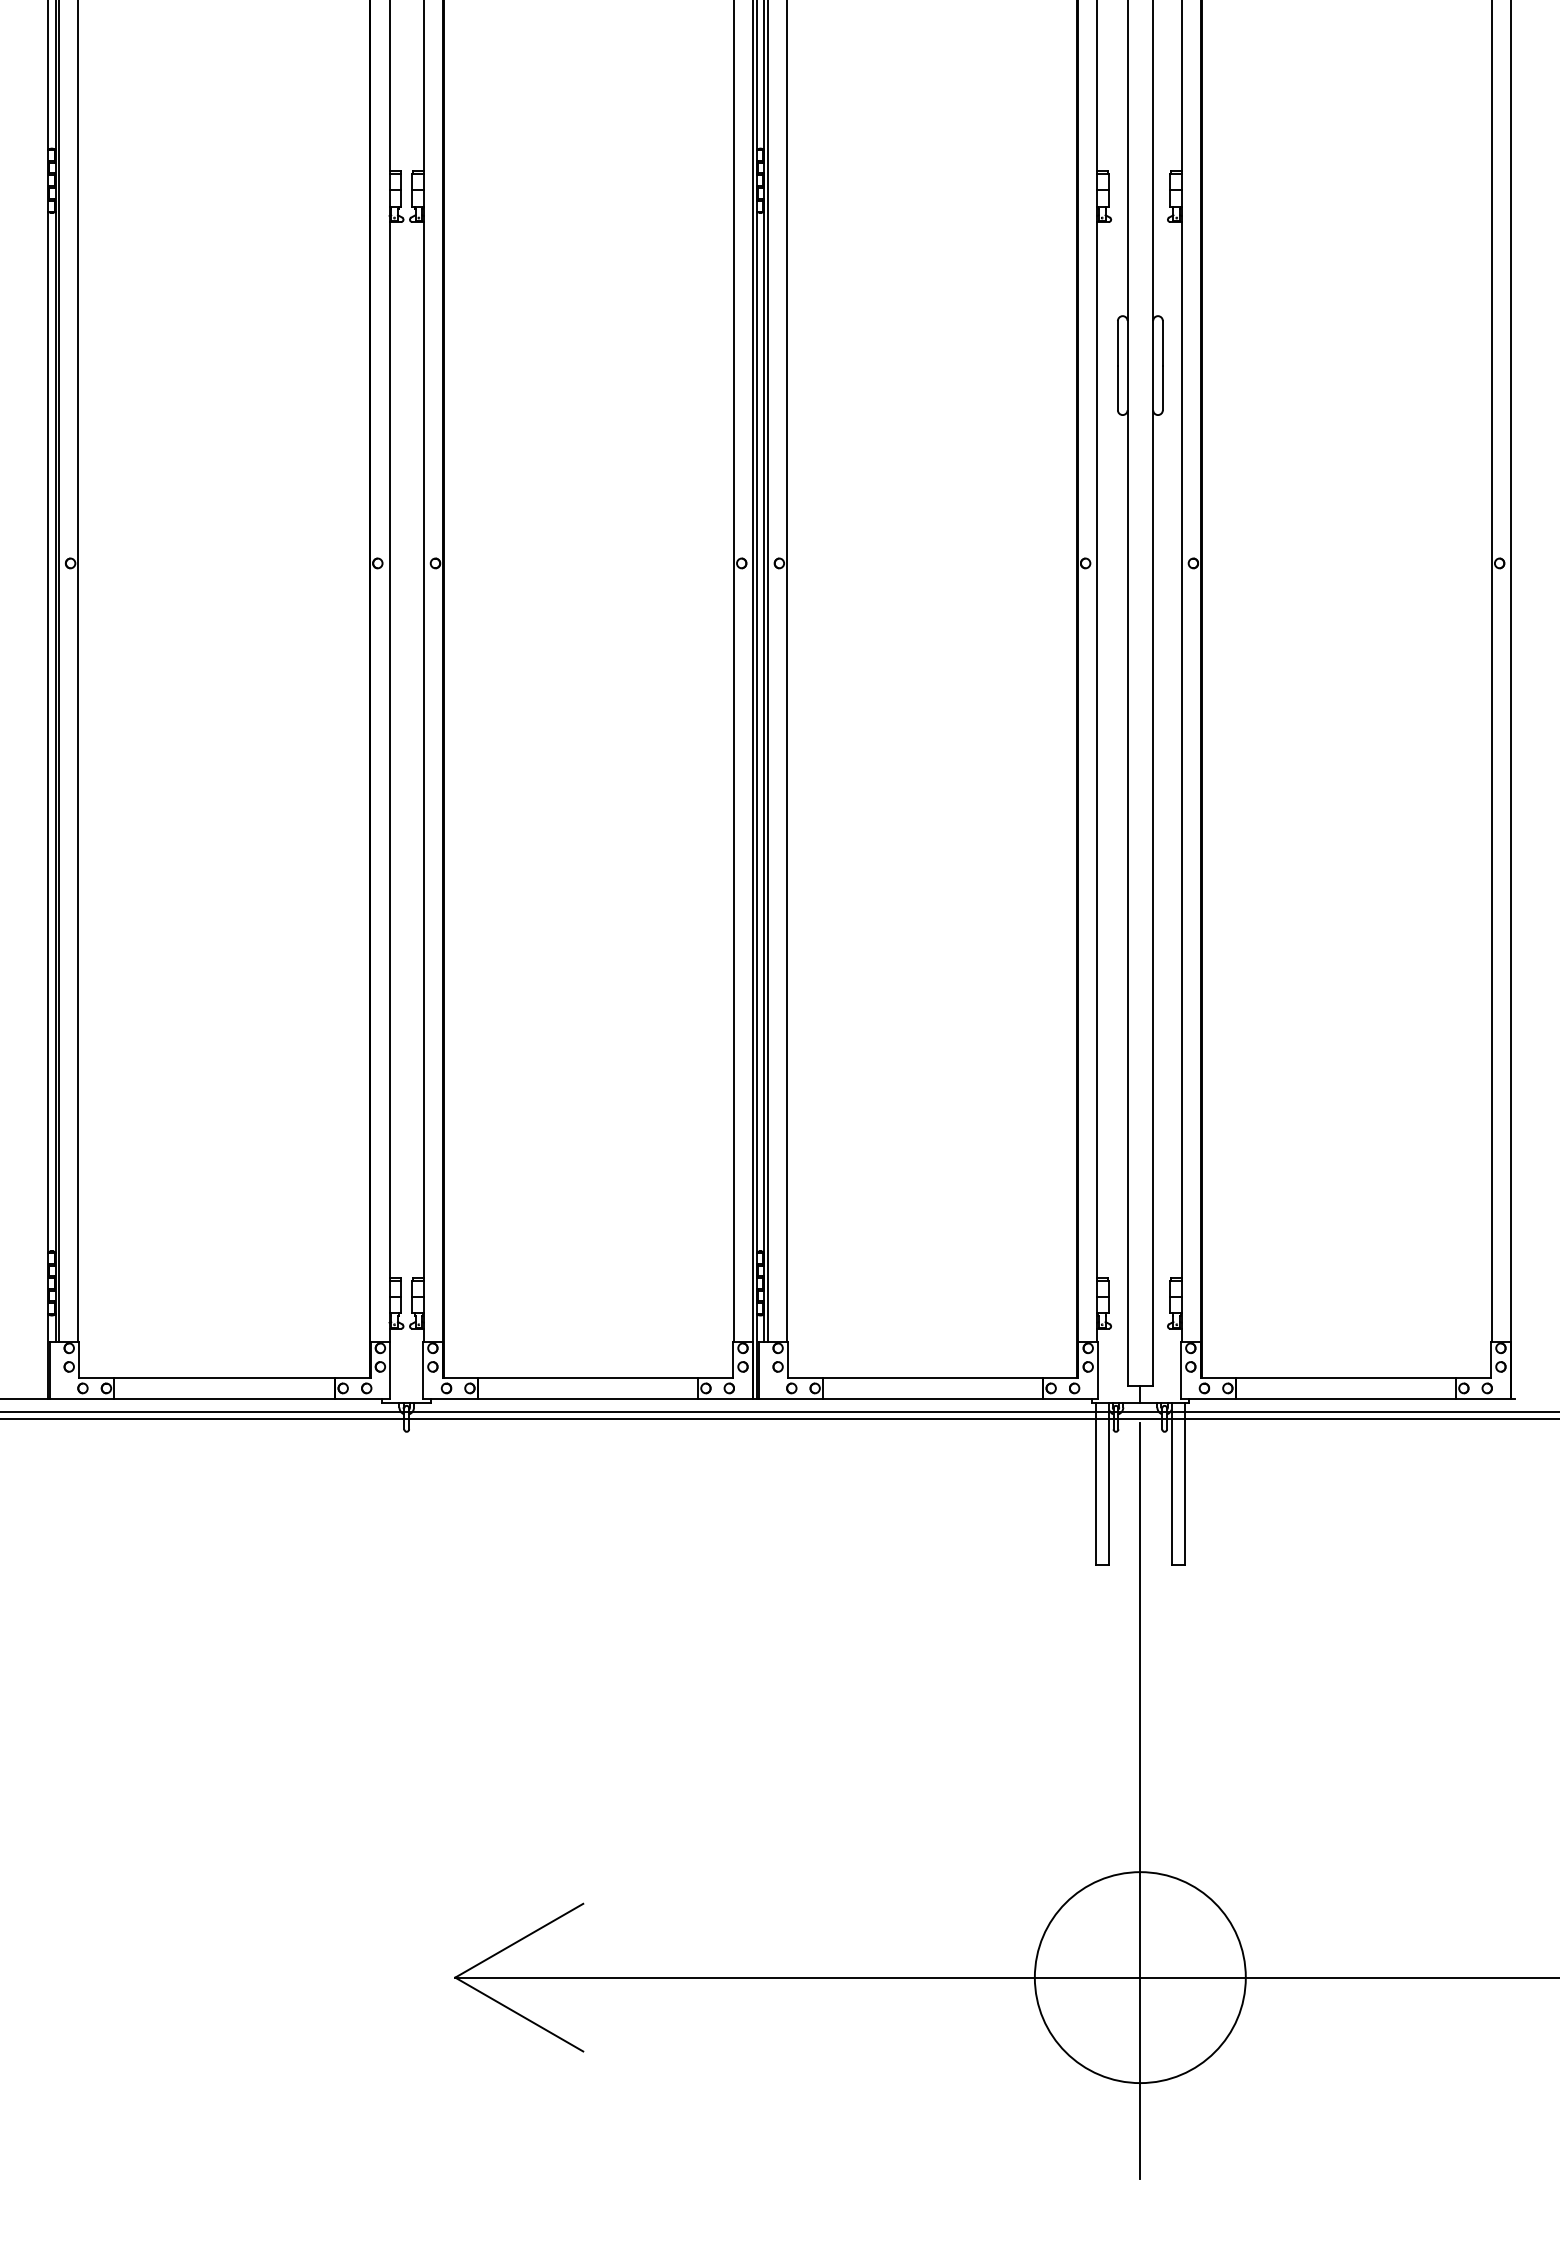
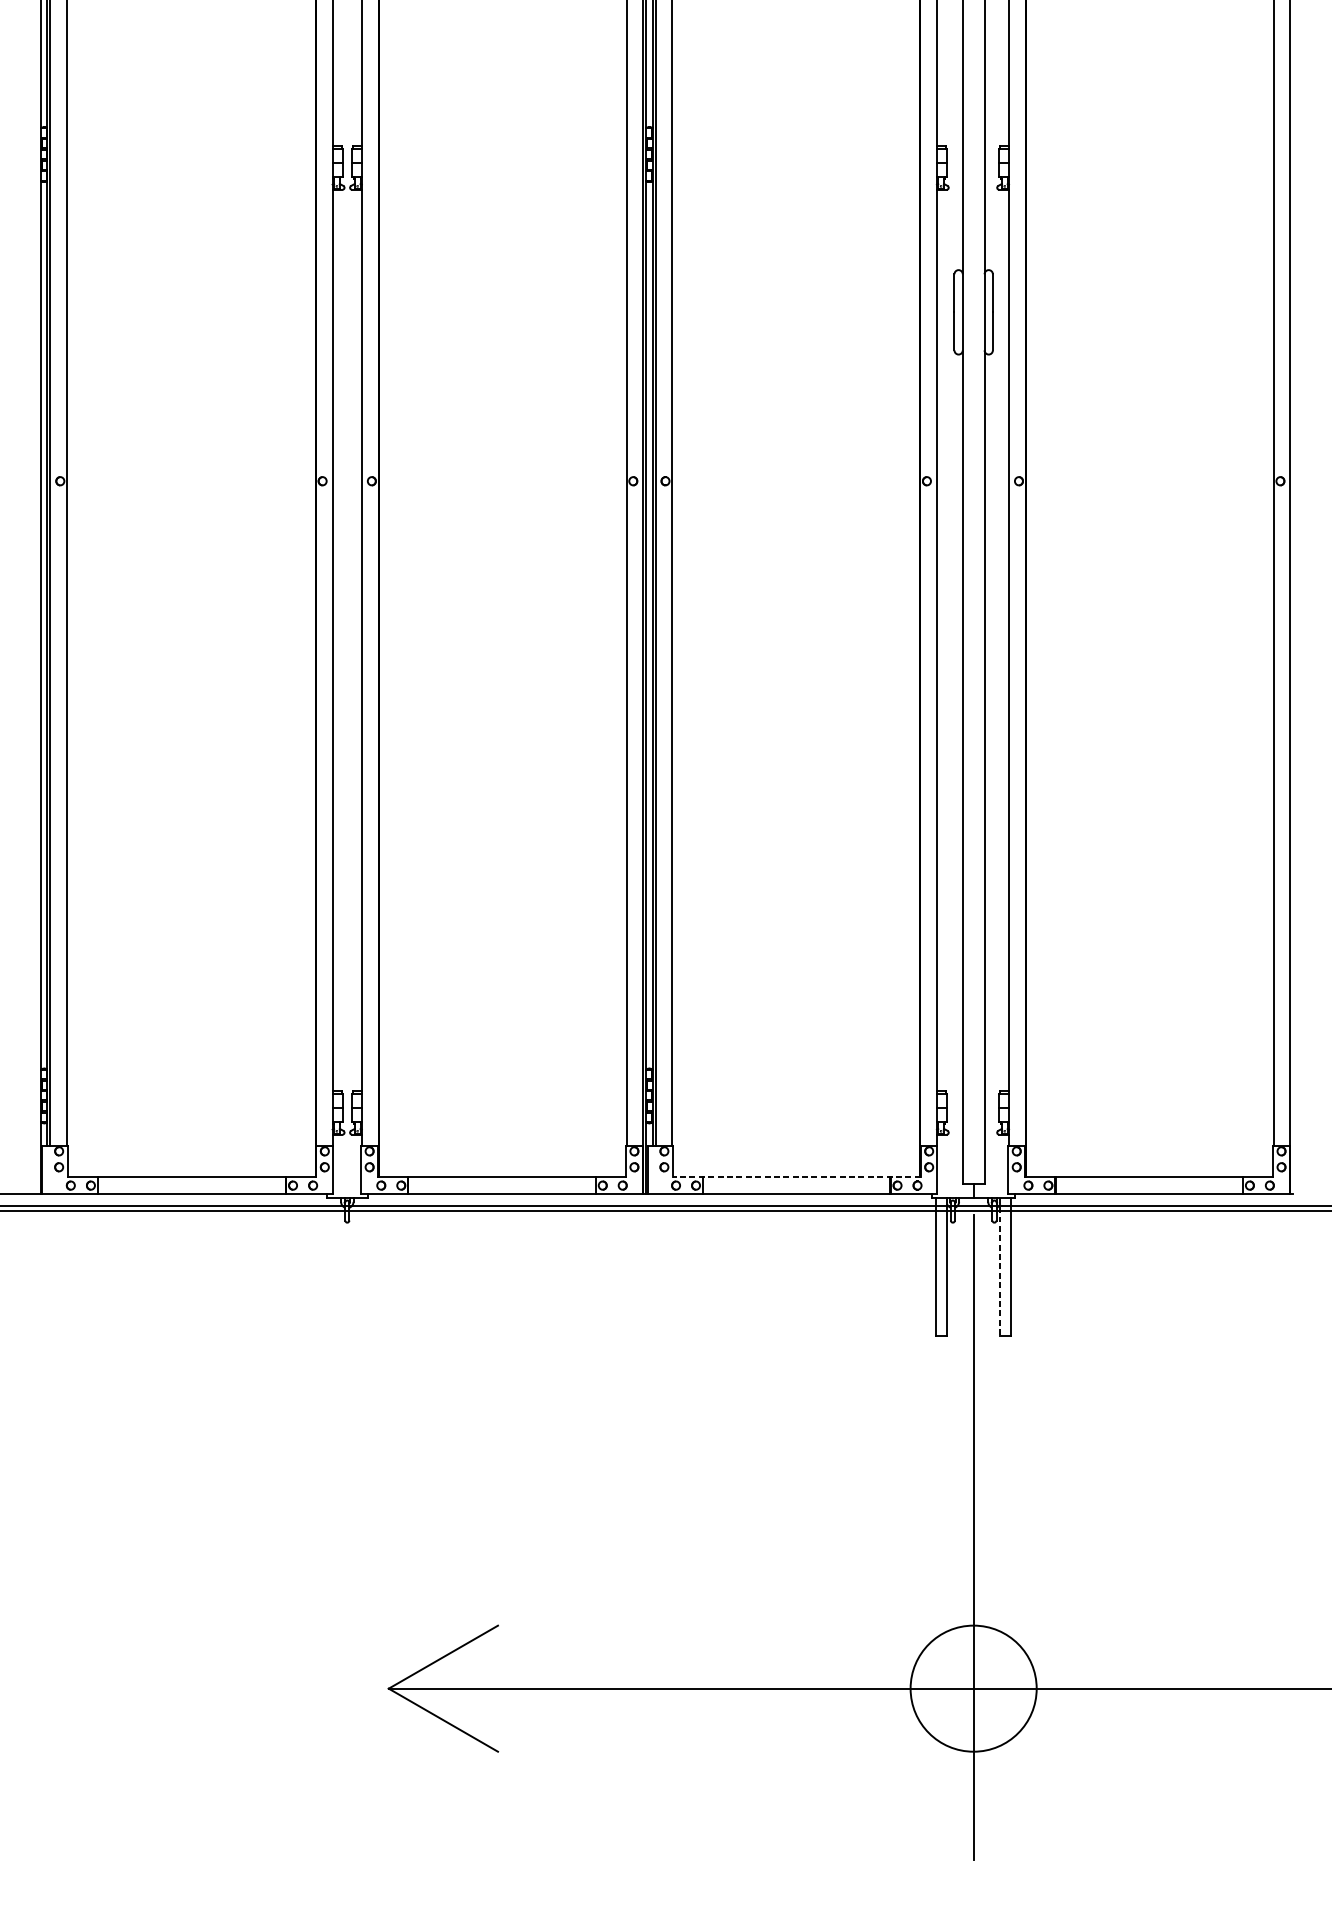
line: (932, 1378) -> (796, 1177), solid -> dashed
line: (1171, 1484) -> (1000, 1267), solid -> dashed
circle: (1139, 1977) -> (972, 1688), size x0.7

